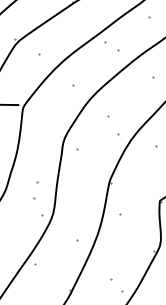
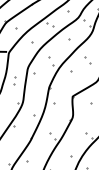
part: (35, 189) -> (14, 80), moved

